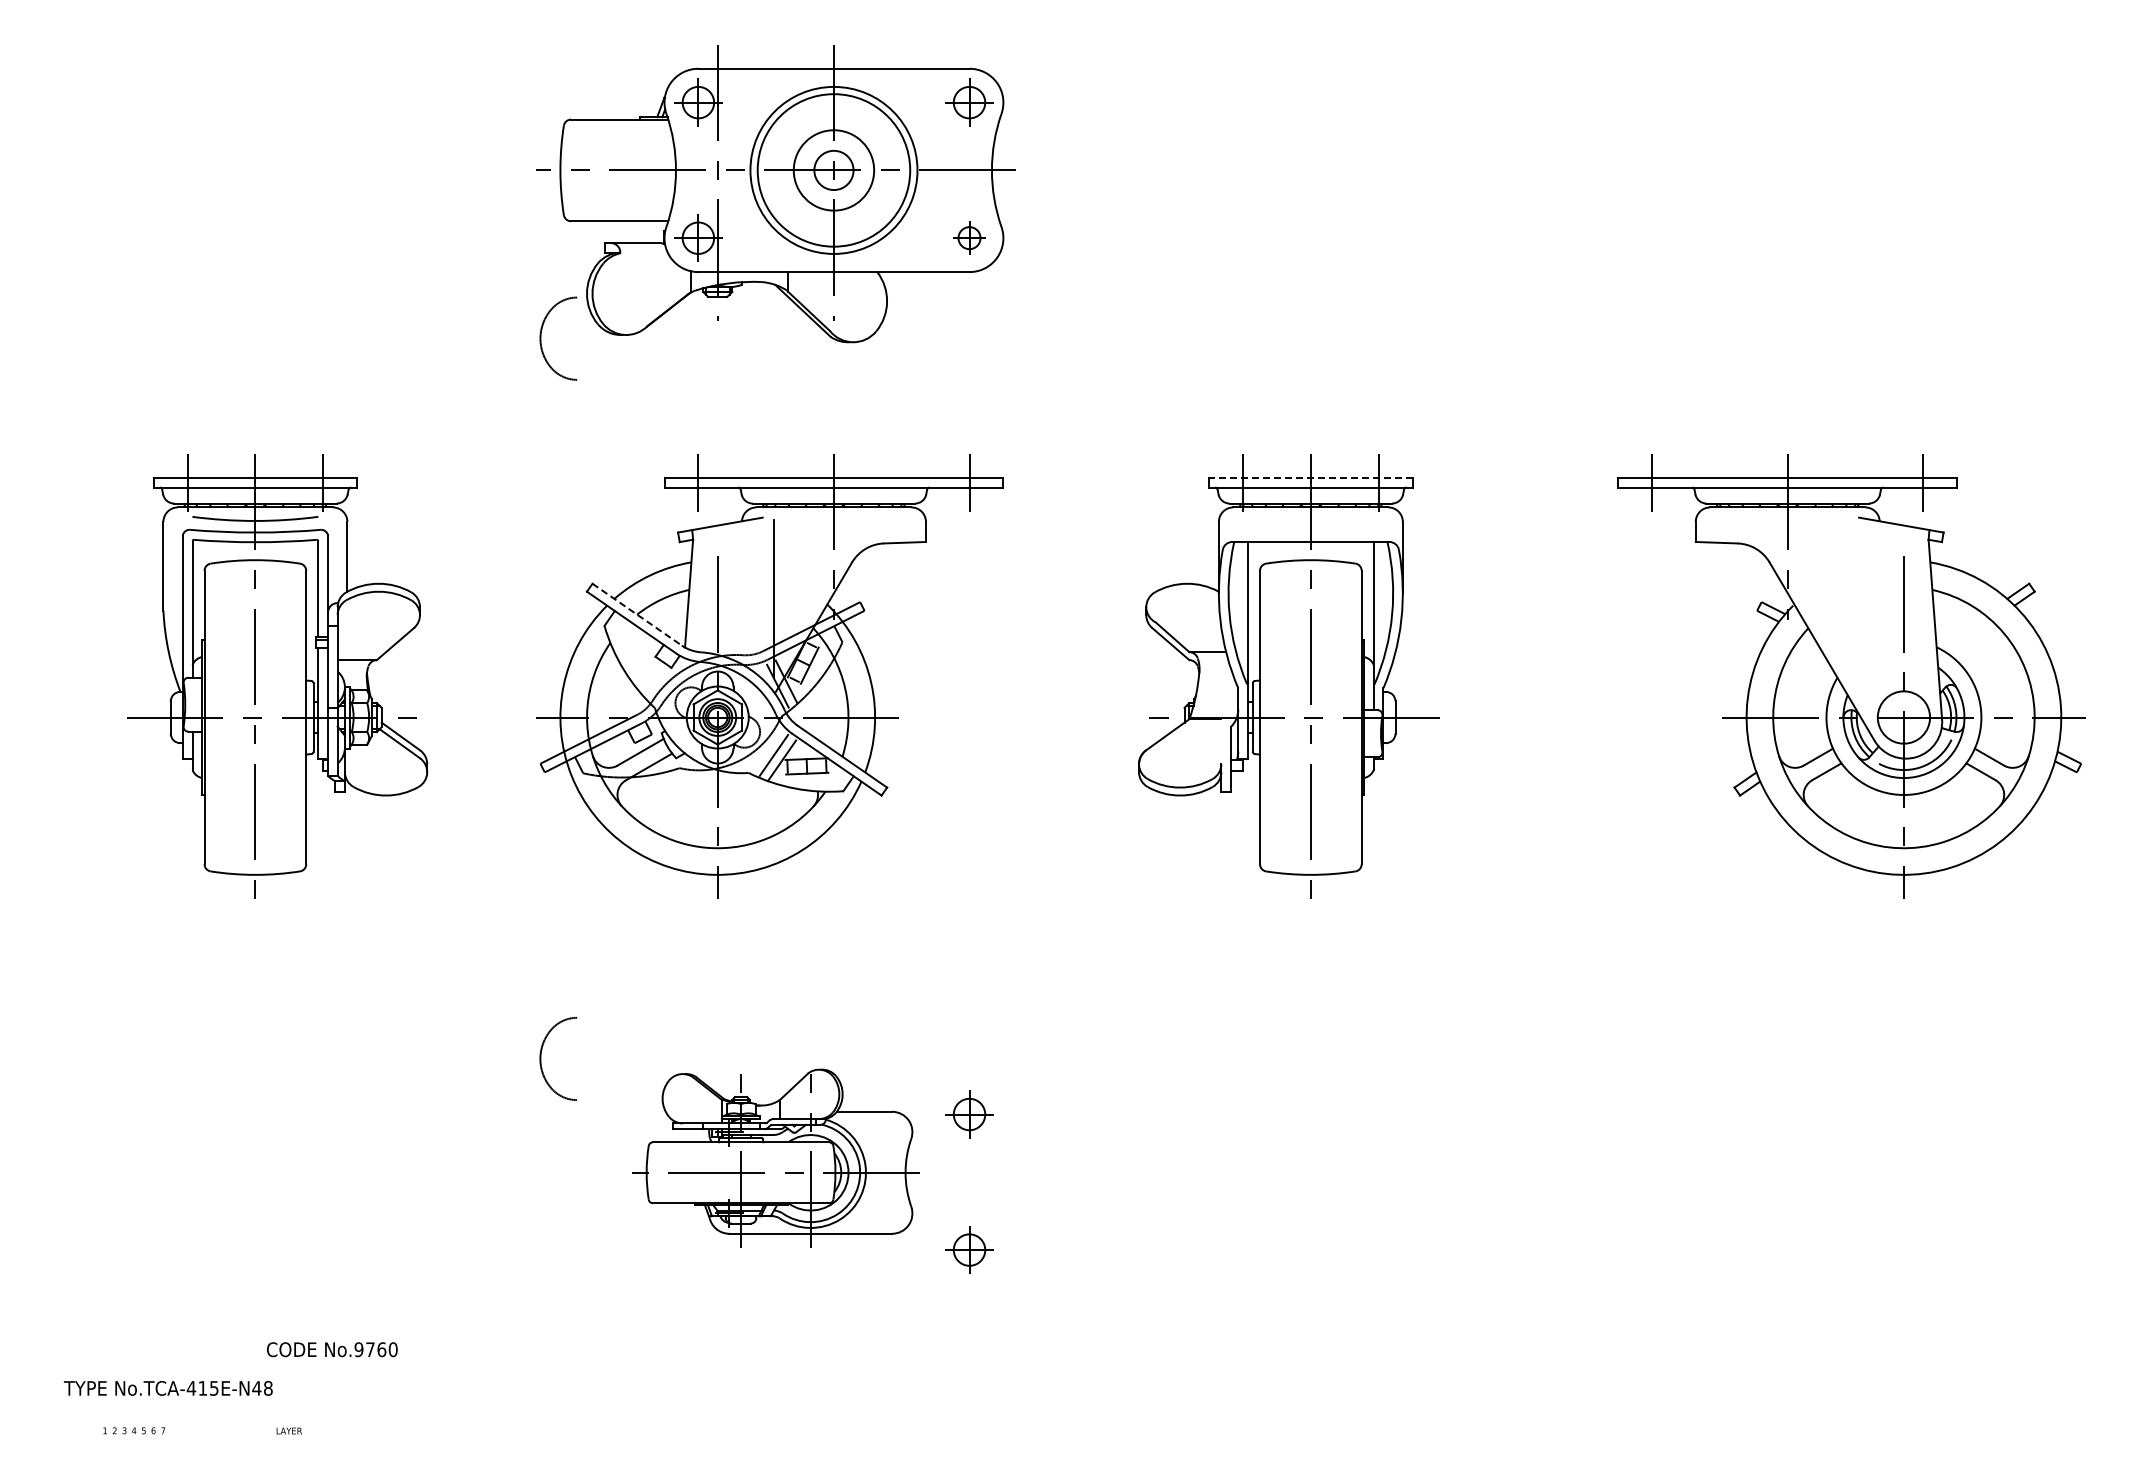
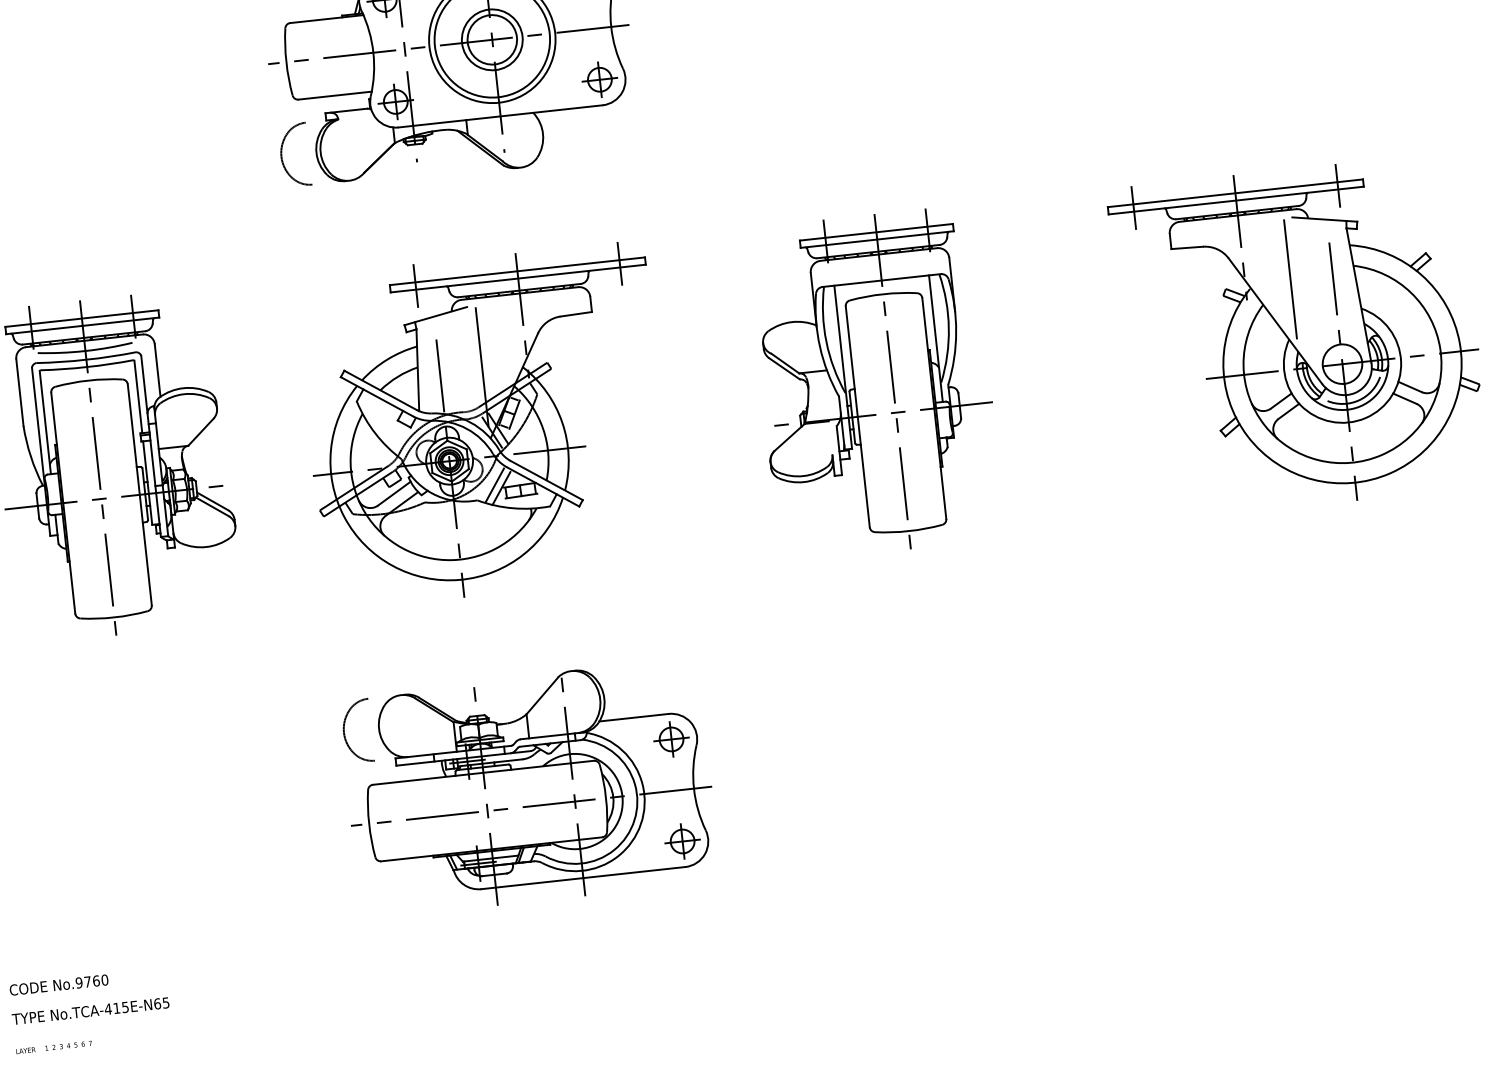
circle: (833, 170) -> (491, 39), size x1.67
part: (969, 237) -> (599, 79), size x1.43
part: (541, 338) -> (282, 156), moved
line: (1310, 477) -> (876, 232), dashed -> solid
line: (1847, 598) -> (1290, 279), added
line: (637, 614) -> (380, 390), dashed -> solid
part: (775, 1158) -> (529, 788), size x1.67
text: (332, 1349) -> (59, 984), moved
text: (262, 1388) -> (161, 1003), No.TCA-415E-N48 -> No.TCA-415E-N65
text: (288, 1430) -> (25, 1050), moved

